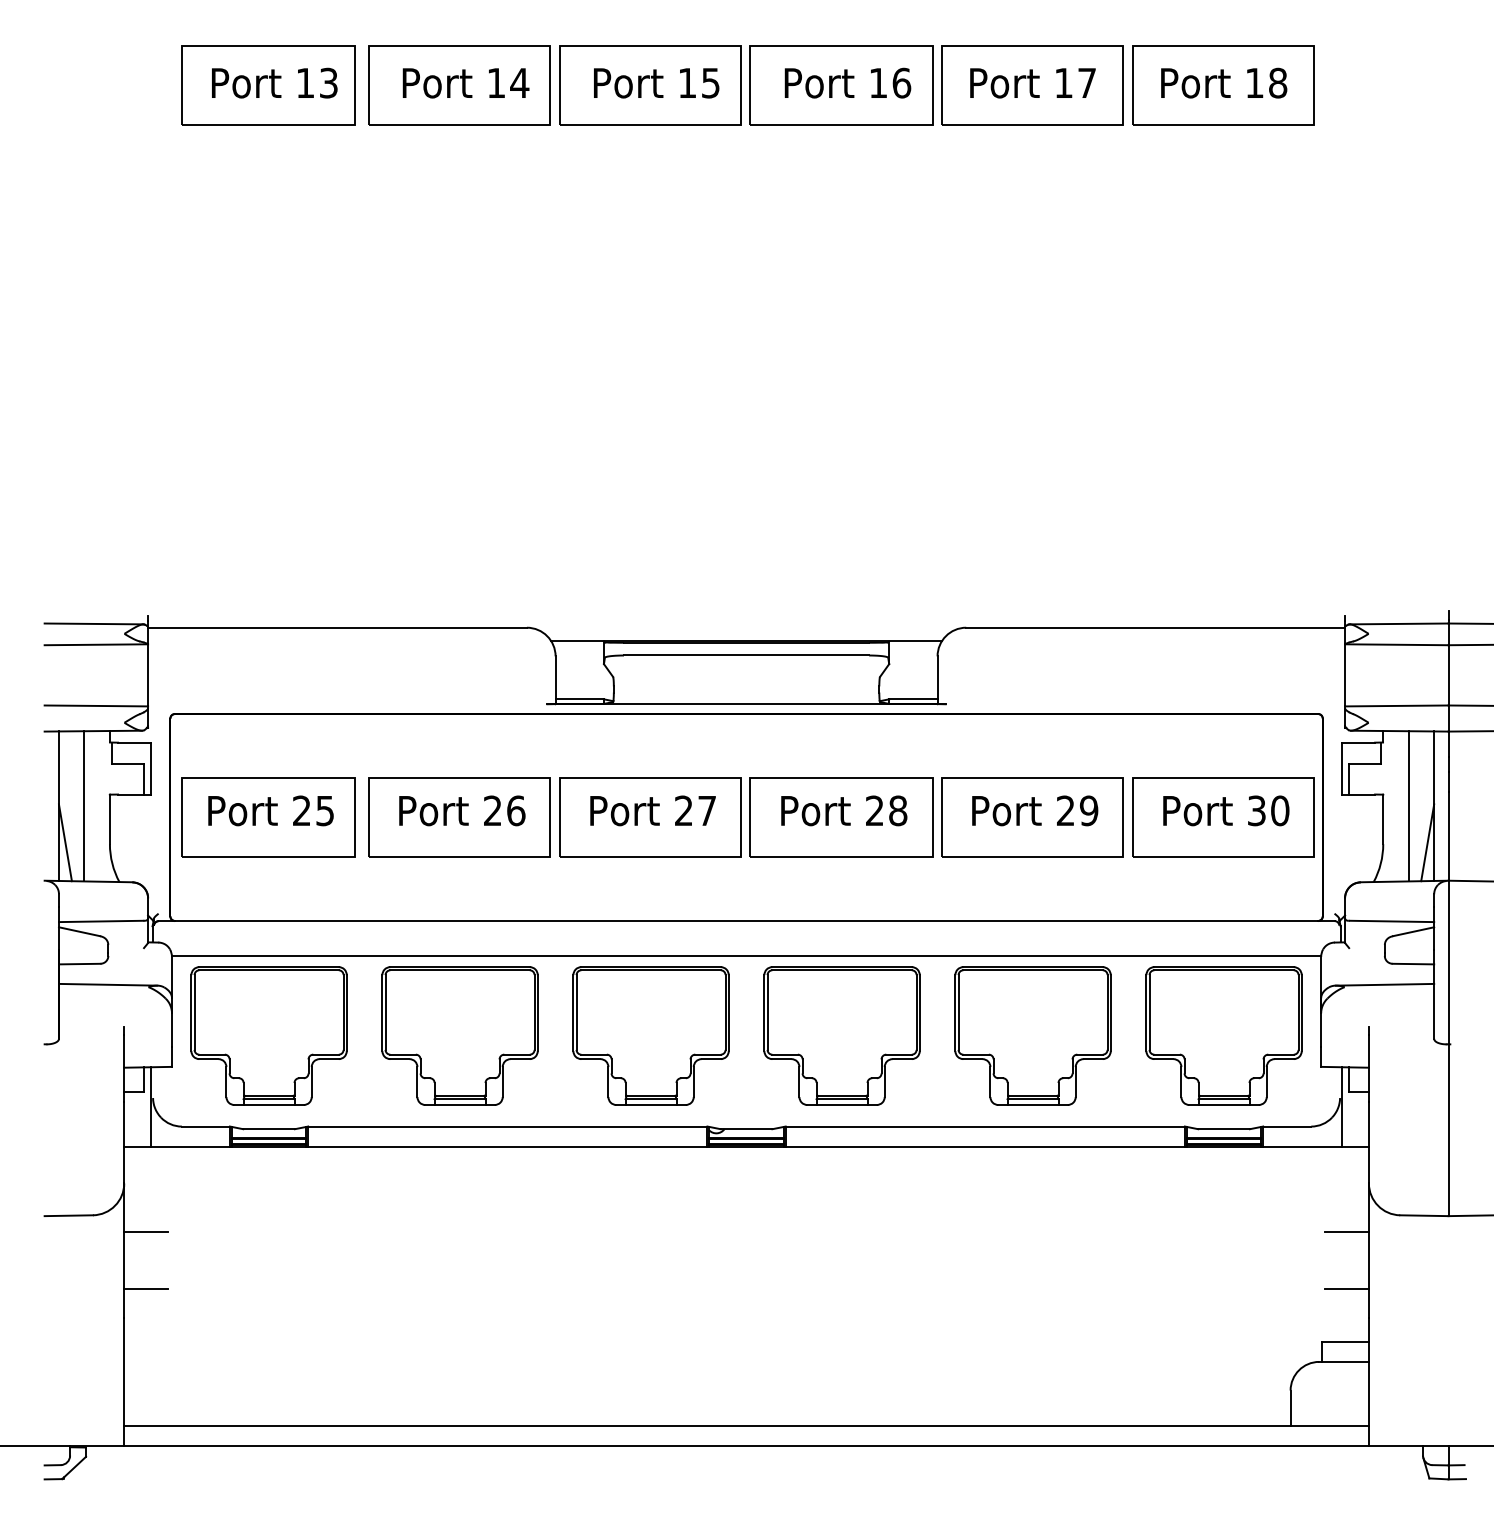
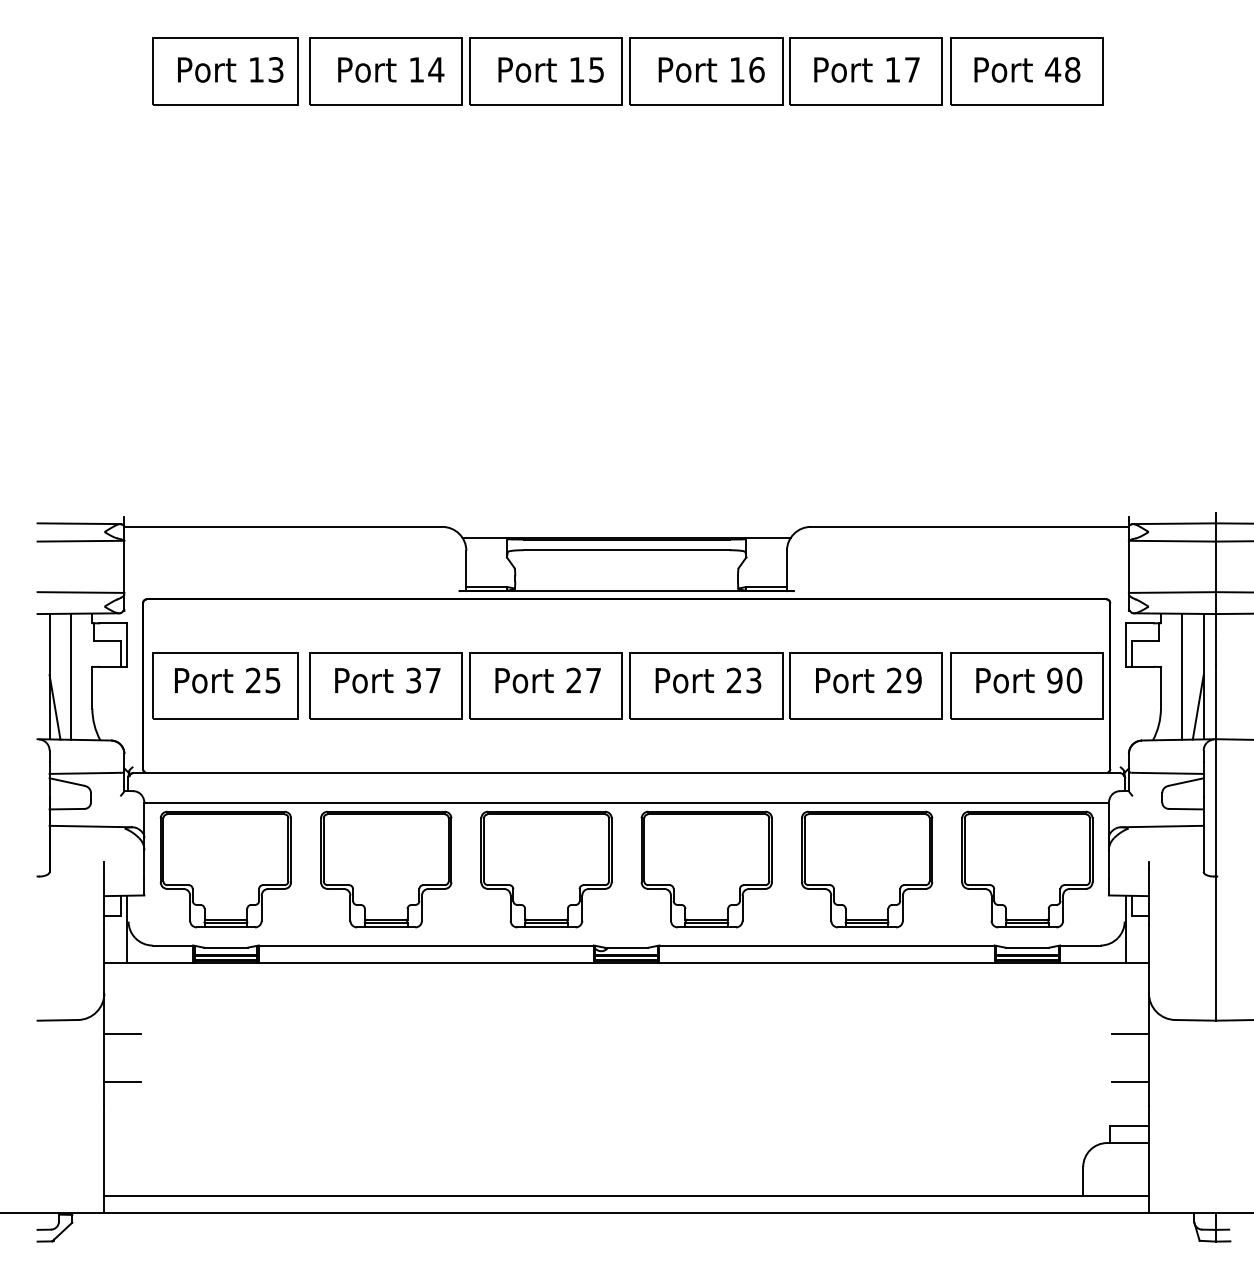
text: (1255, 82) -> (1053, 69), 18 -> 48
text: (504, 810) -> (423, 680), 26 -> 37
text: (897, 810) -> (753, 680), 28 -> 23
text: (1256, 810) -> (1054, 680), 30 -> 90

